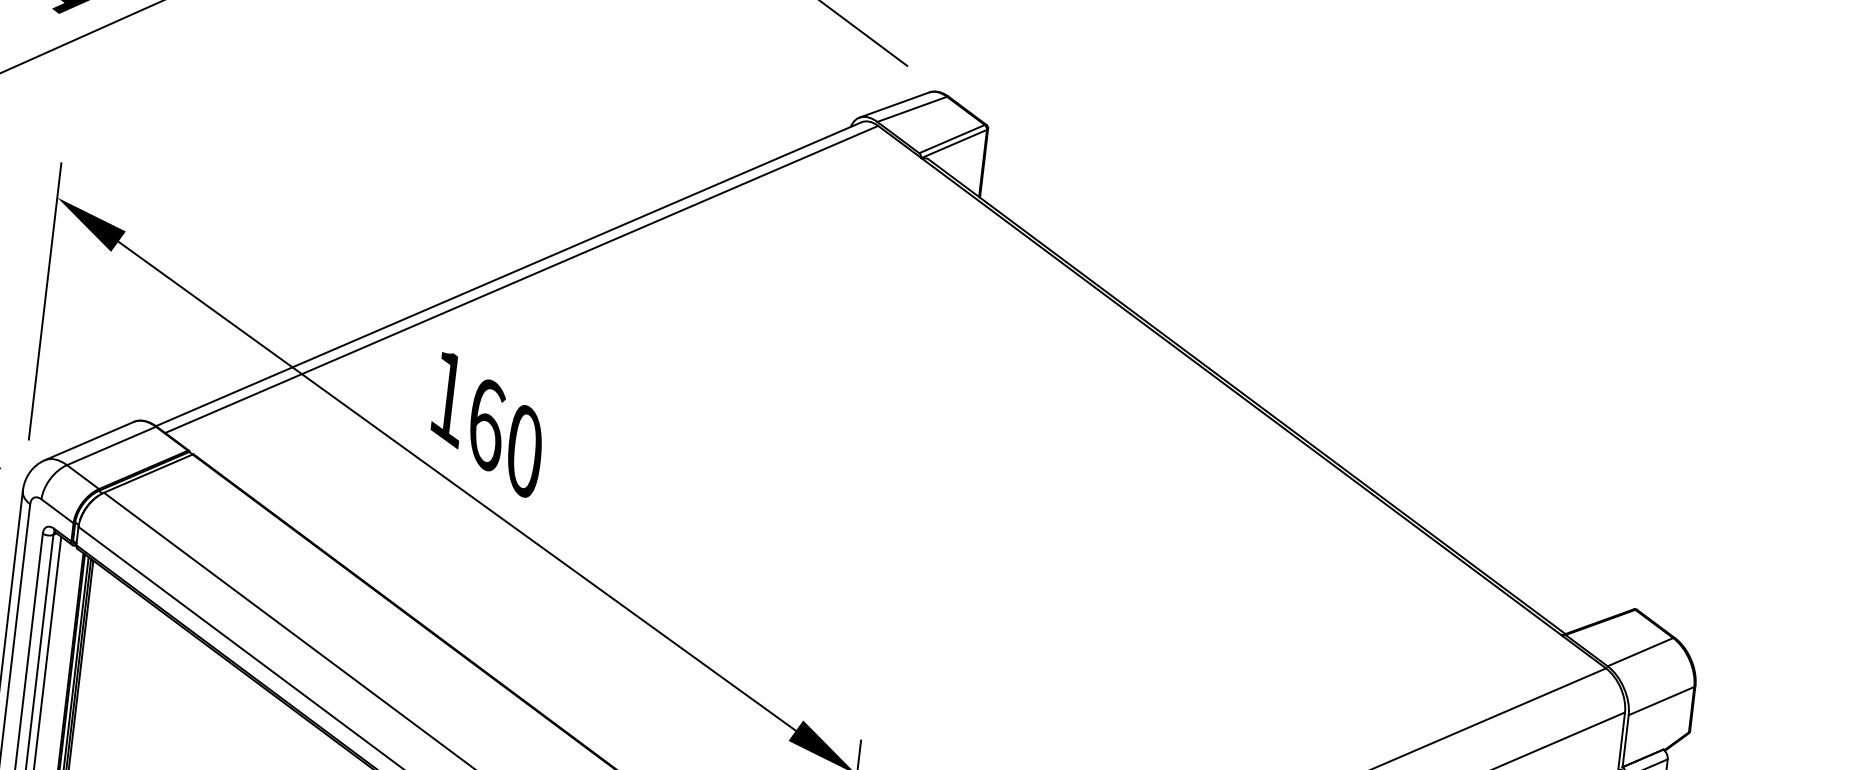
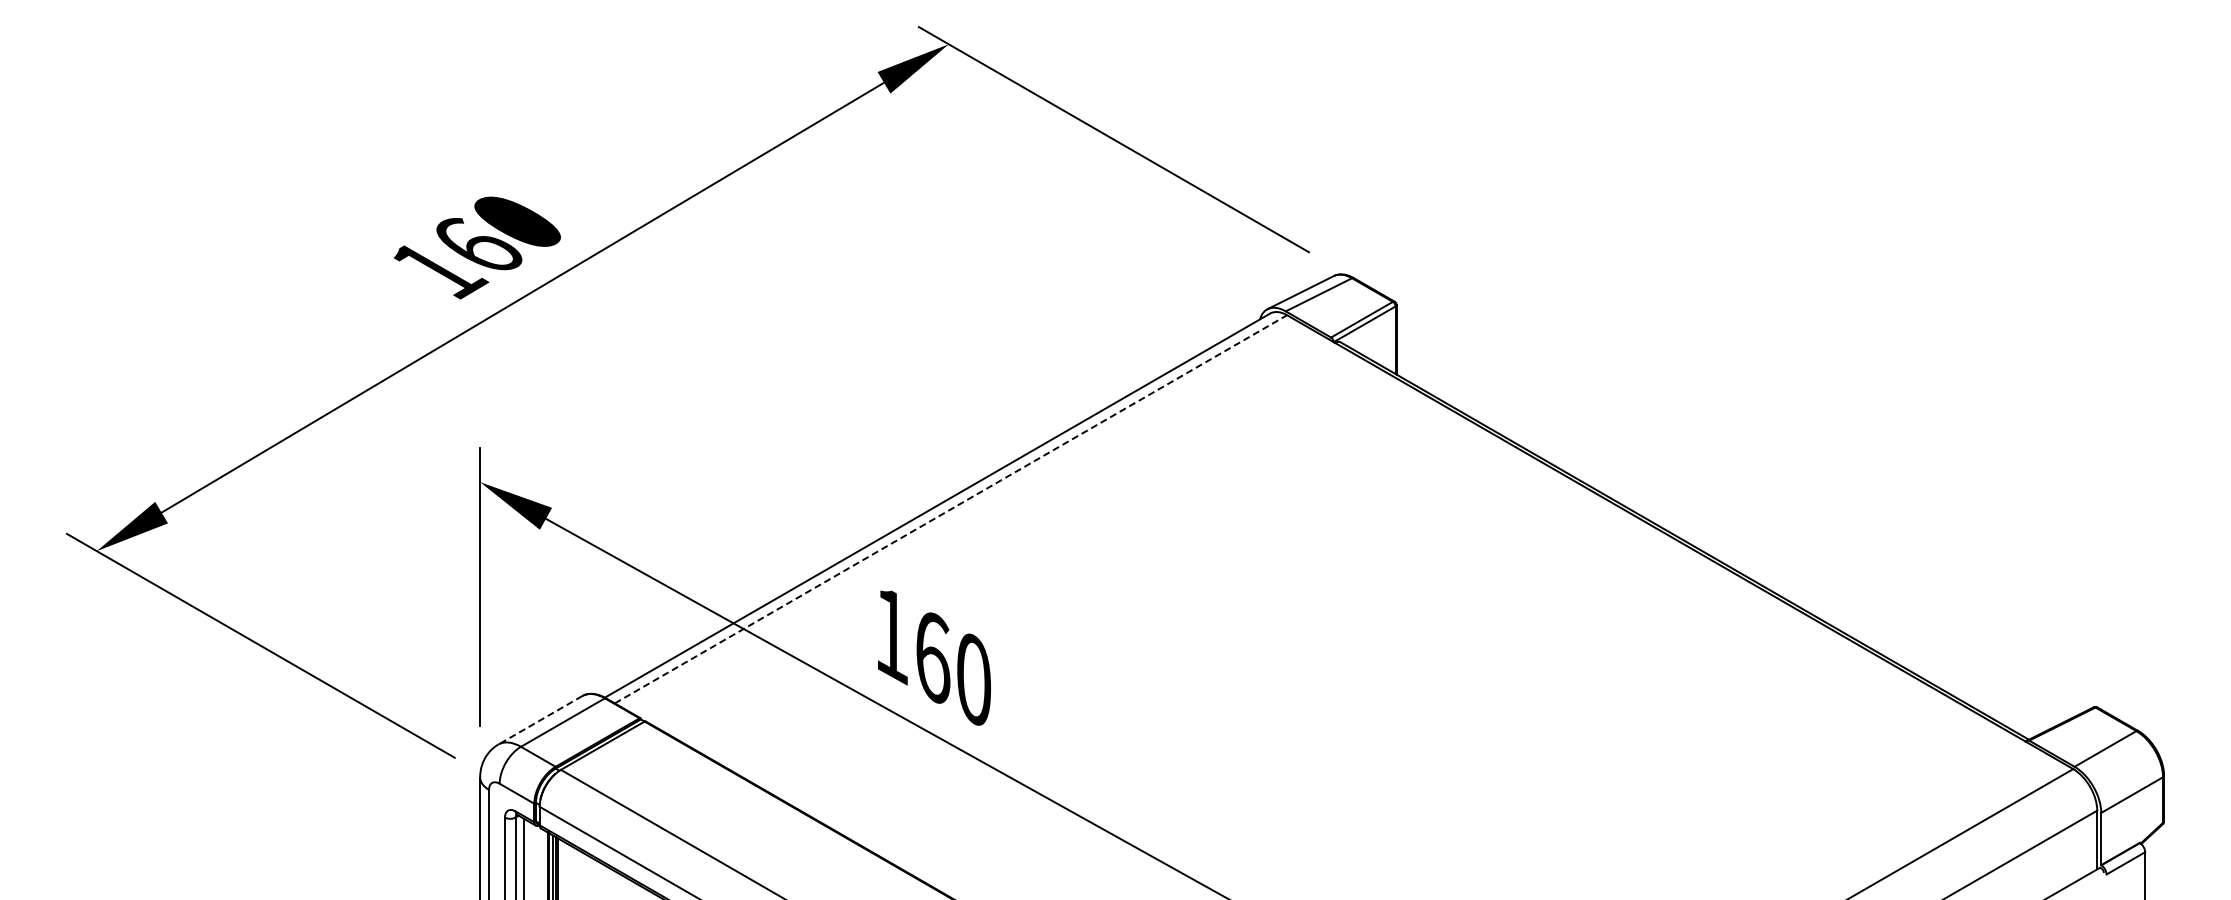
line: (522, 279) -> (951, 509), solid -> dashed
line: (88, 441) -> (539, 720), solid -> dashed

